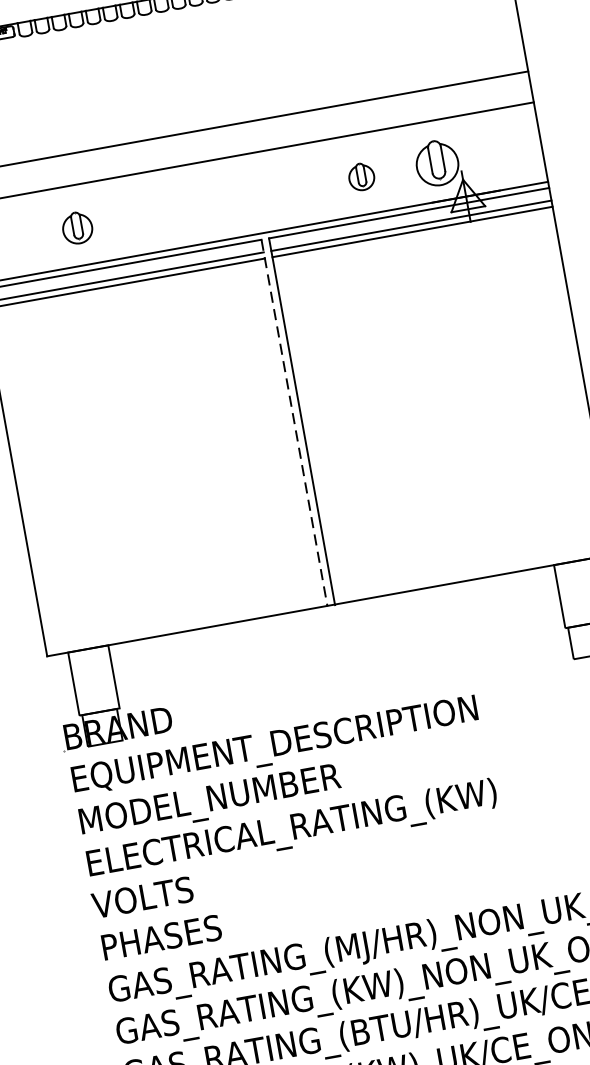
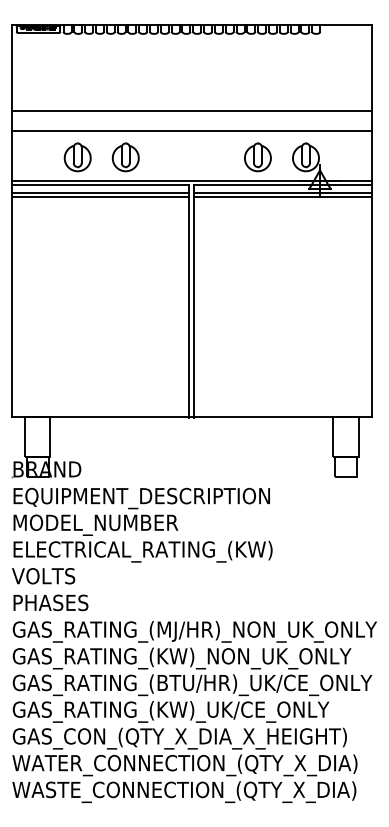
part: (360, 177) -> (257, 157), size x1.67
part: (152, 214) -> (125, 157), added
part: (77, 228) -> (77, 157), size x1.43
line: (294, 423) -> (189, 301), dashed -> solid

